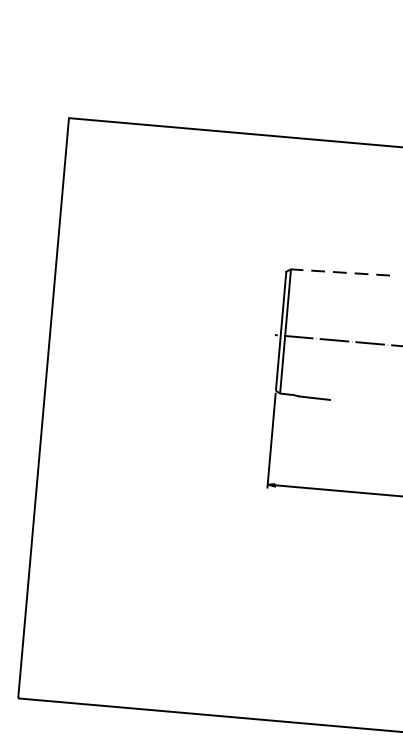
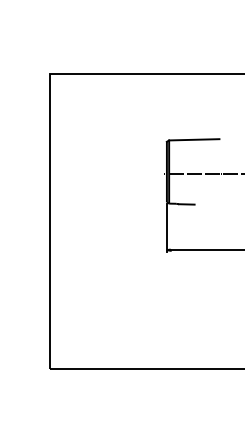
line: (339, 271) -> (193, 139), dashed -> solid

